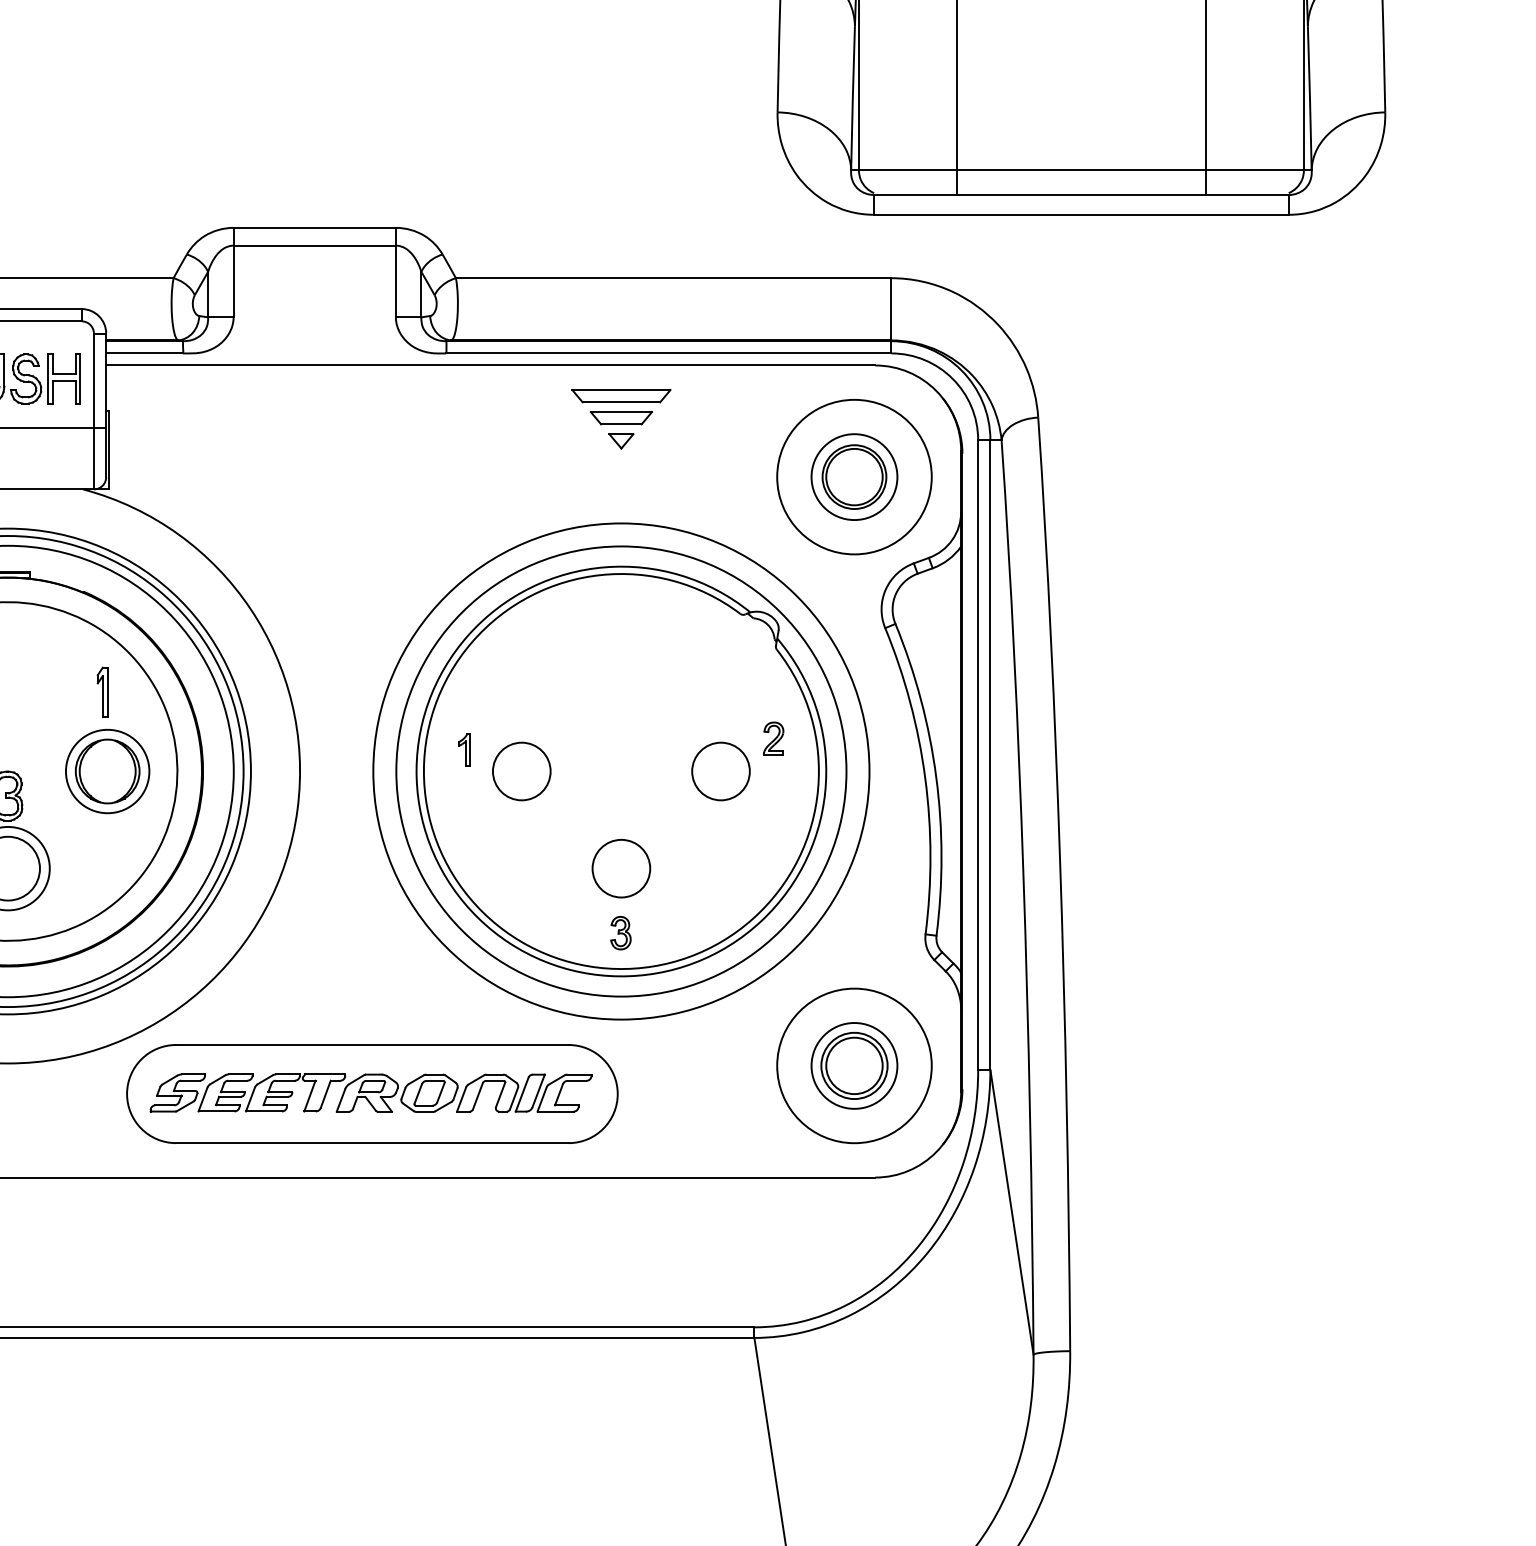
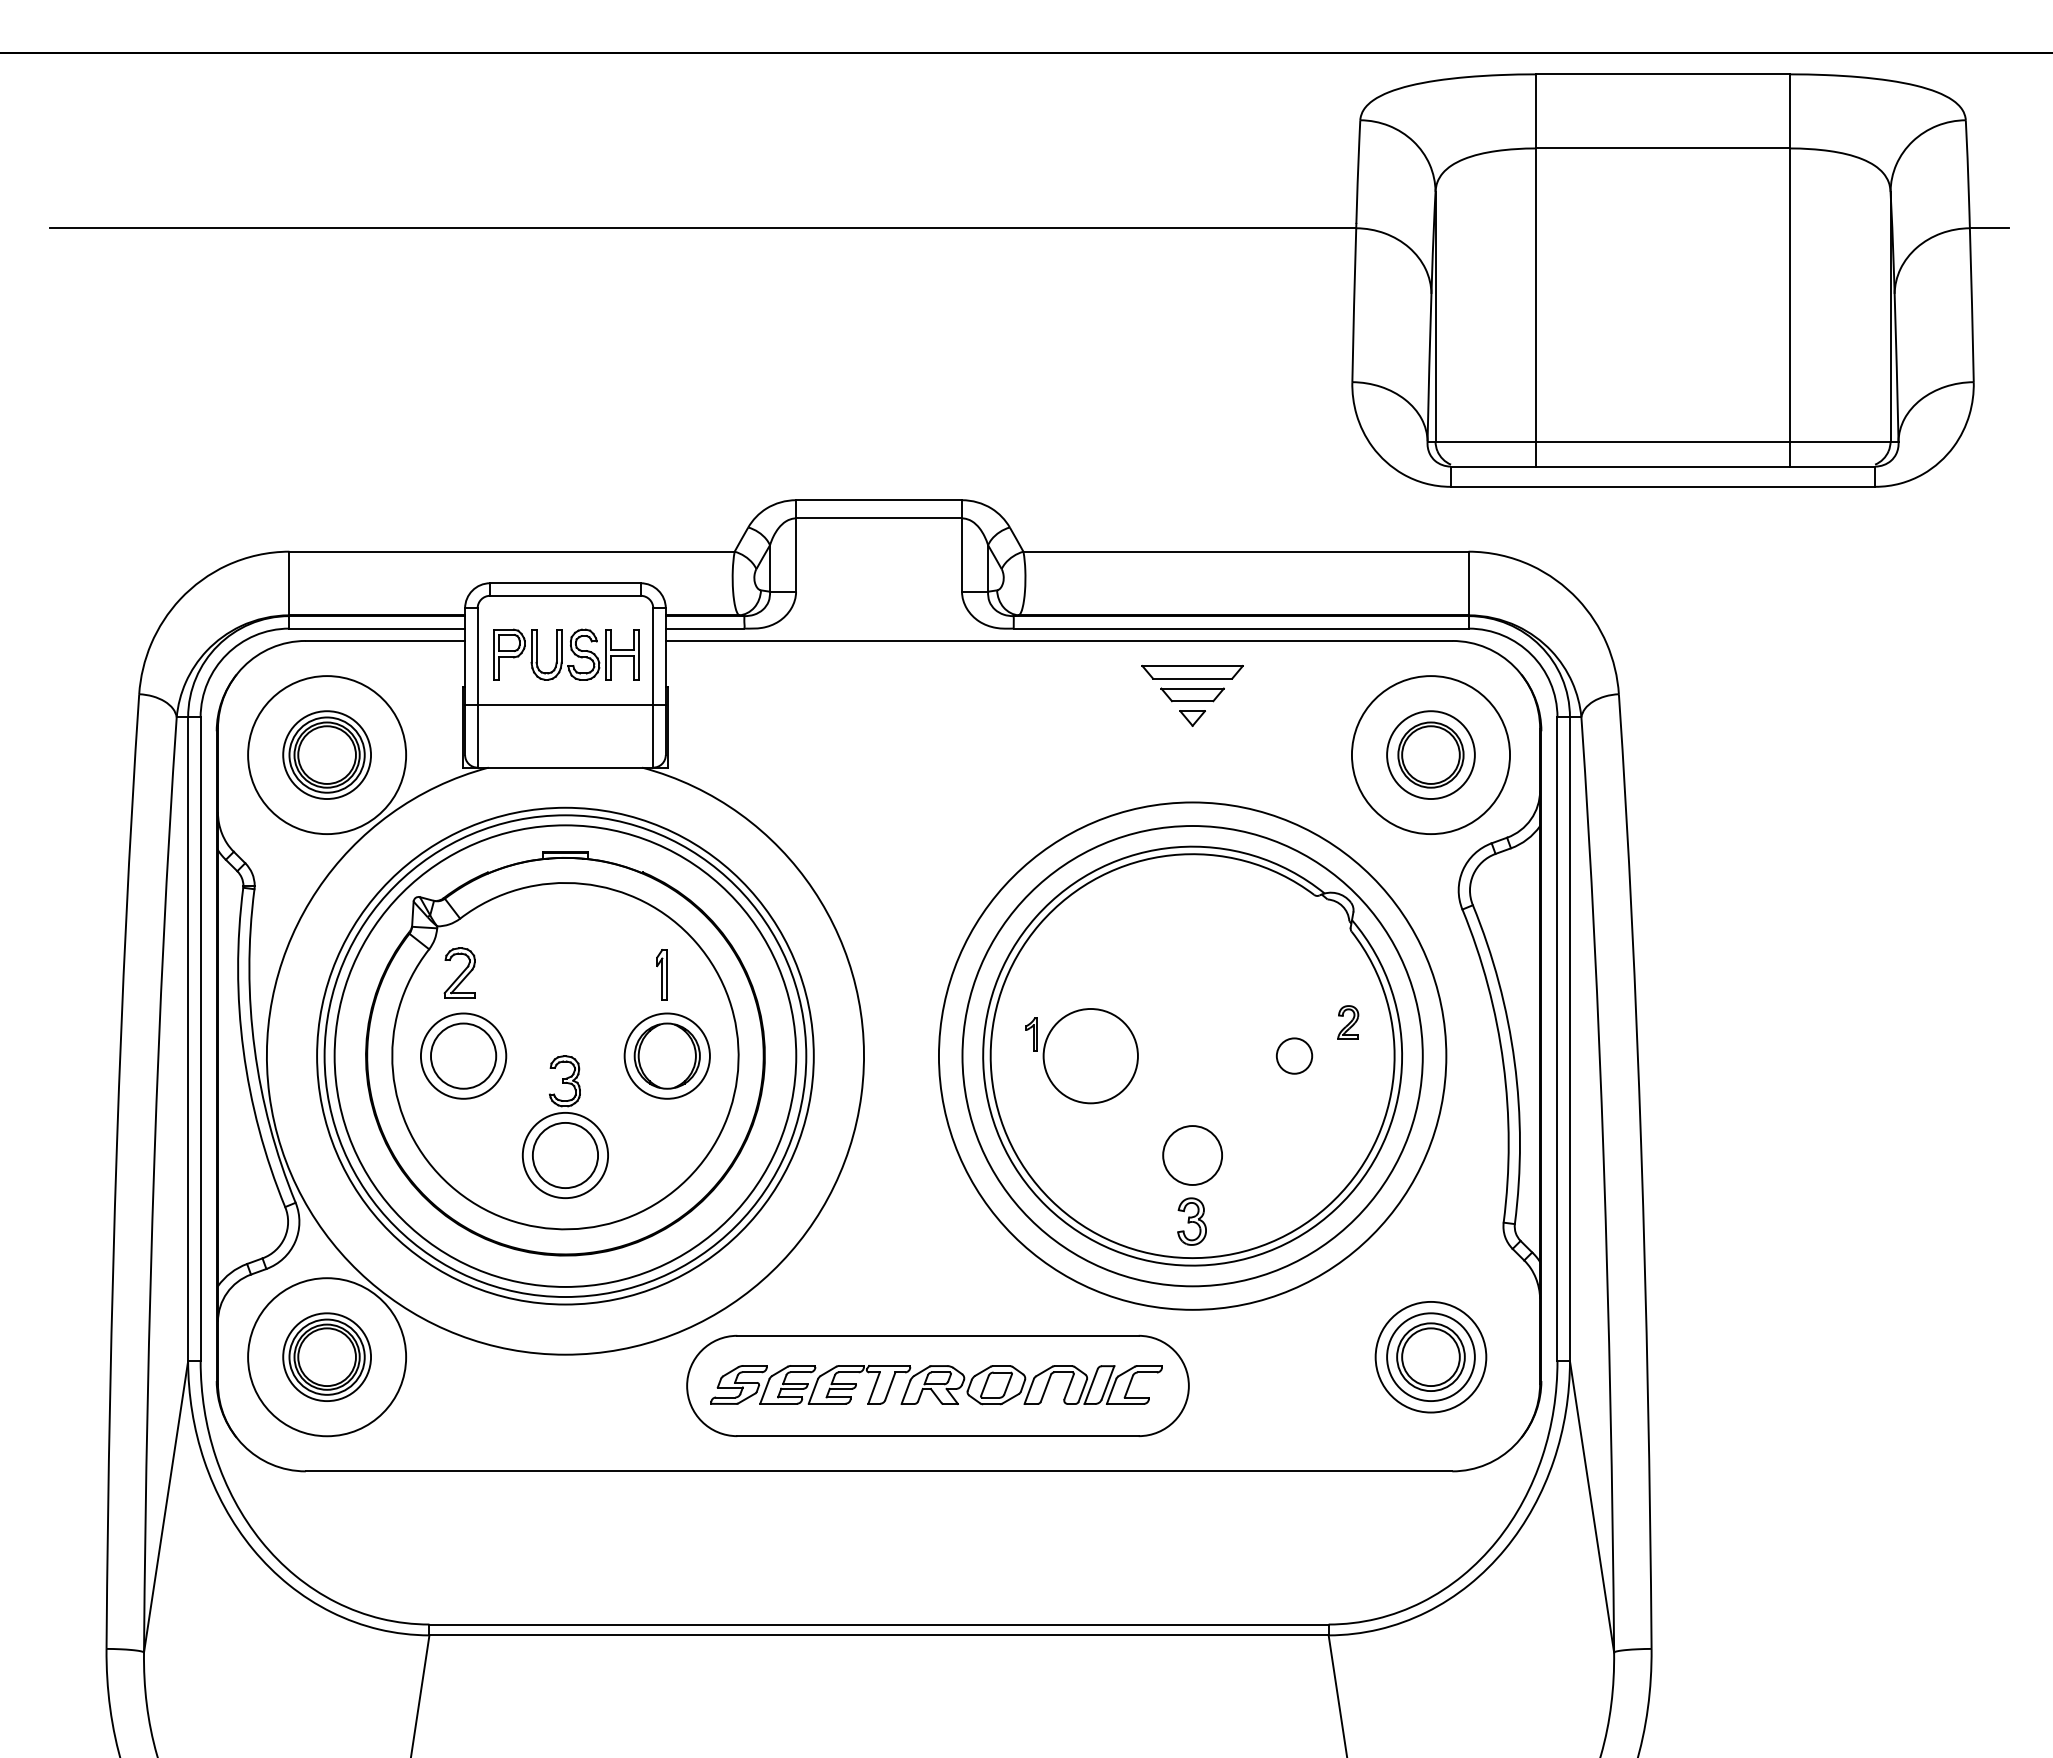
circle: (521, 770) -> (1090, 1055), size x1.6
circle: (721, 770) -> (1294, 1055), size x0.6
part: (621, 932) -> (1192, 1220), size x1.4
circle: (854, 1066) -> (1430, 1357), size x0.7

